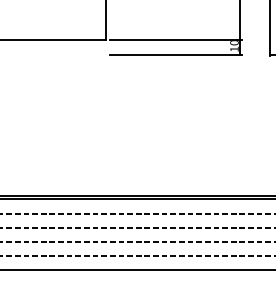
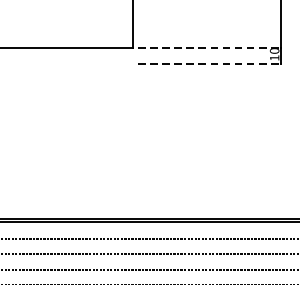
line: (175, 40) -> (209, 48), solid -> dashed
line: (175, 54) -> (209, 63), solid -> dashed

